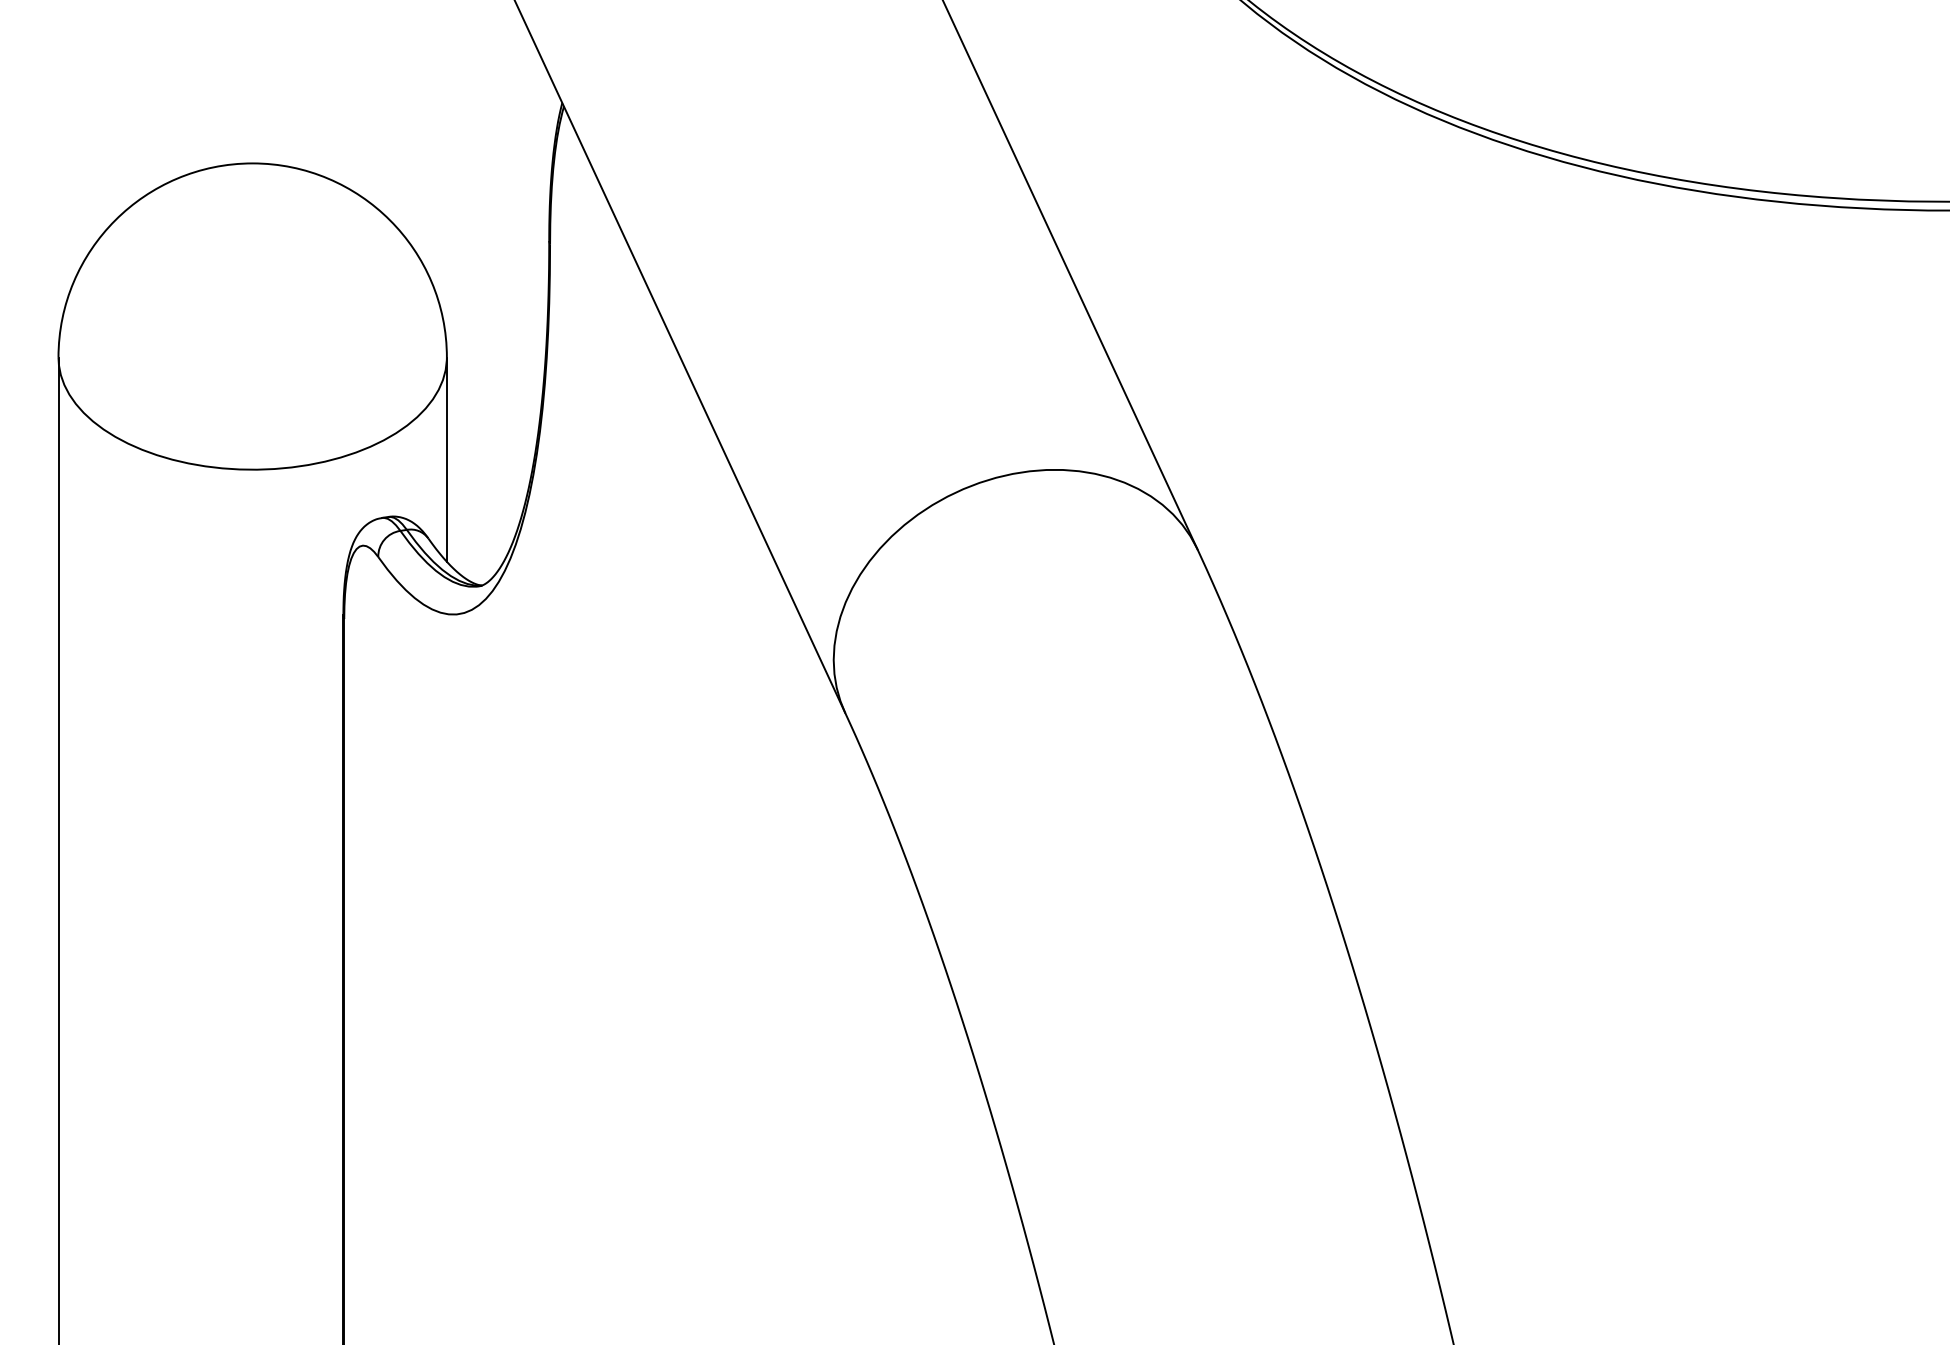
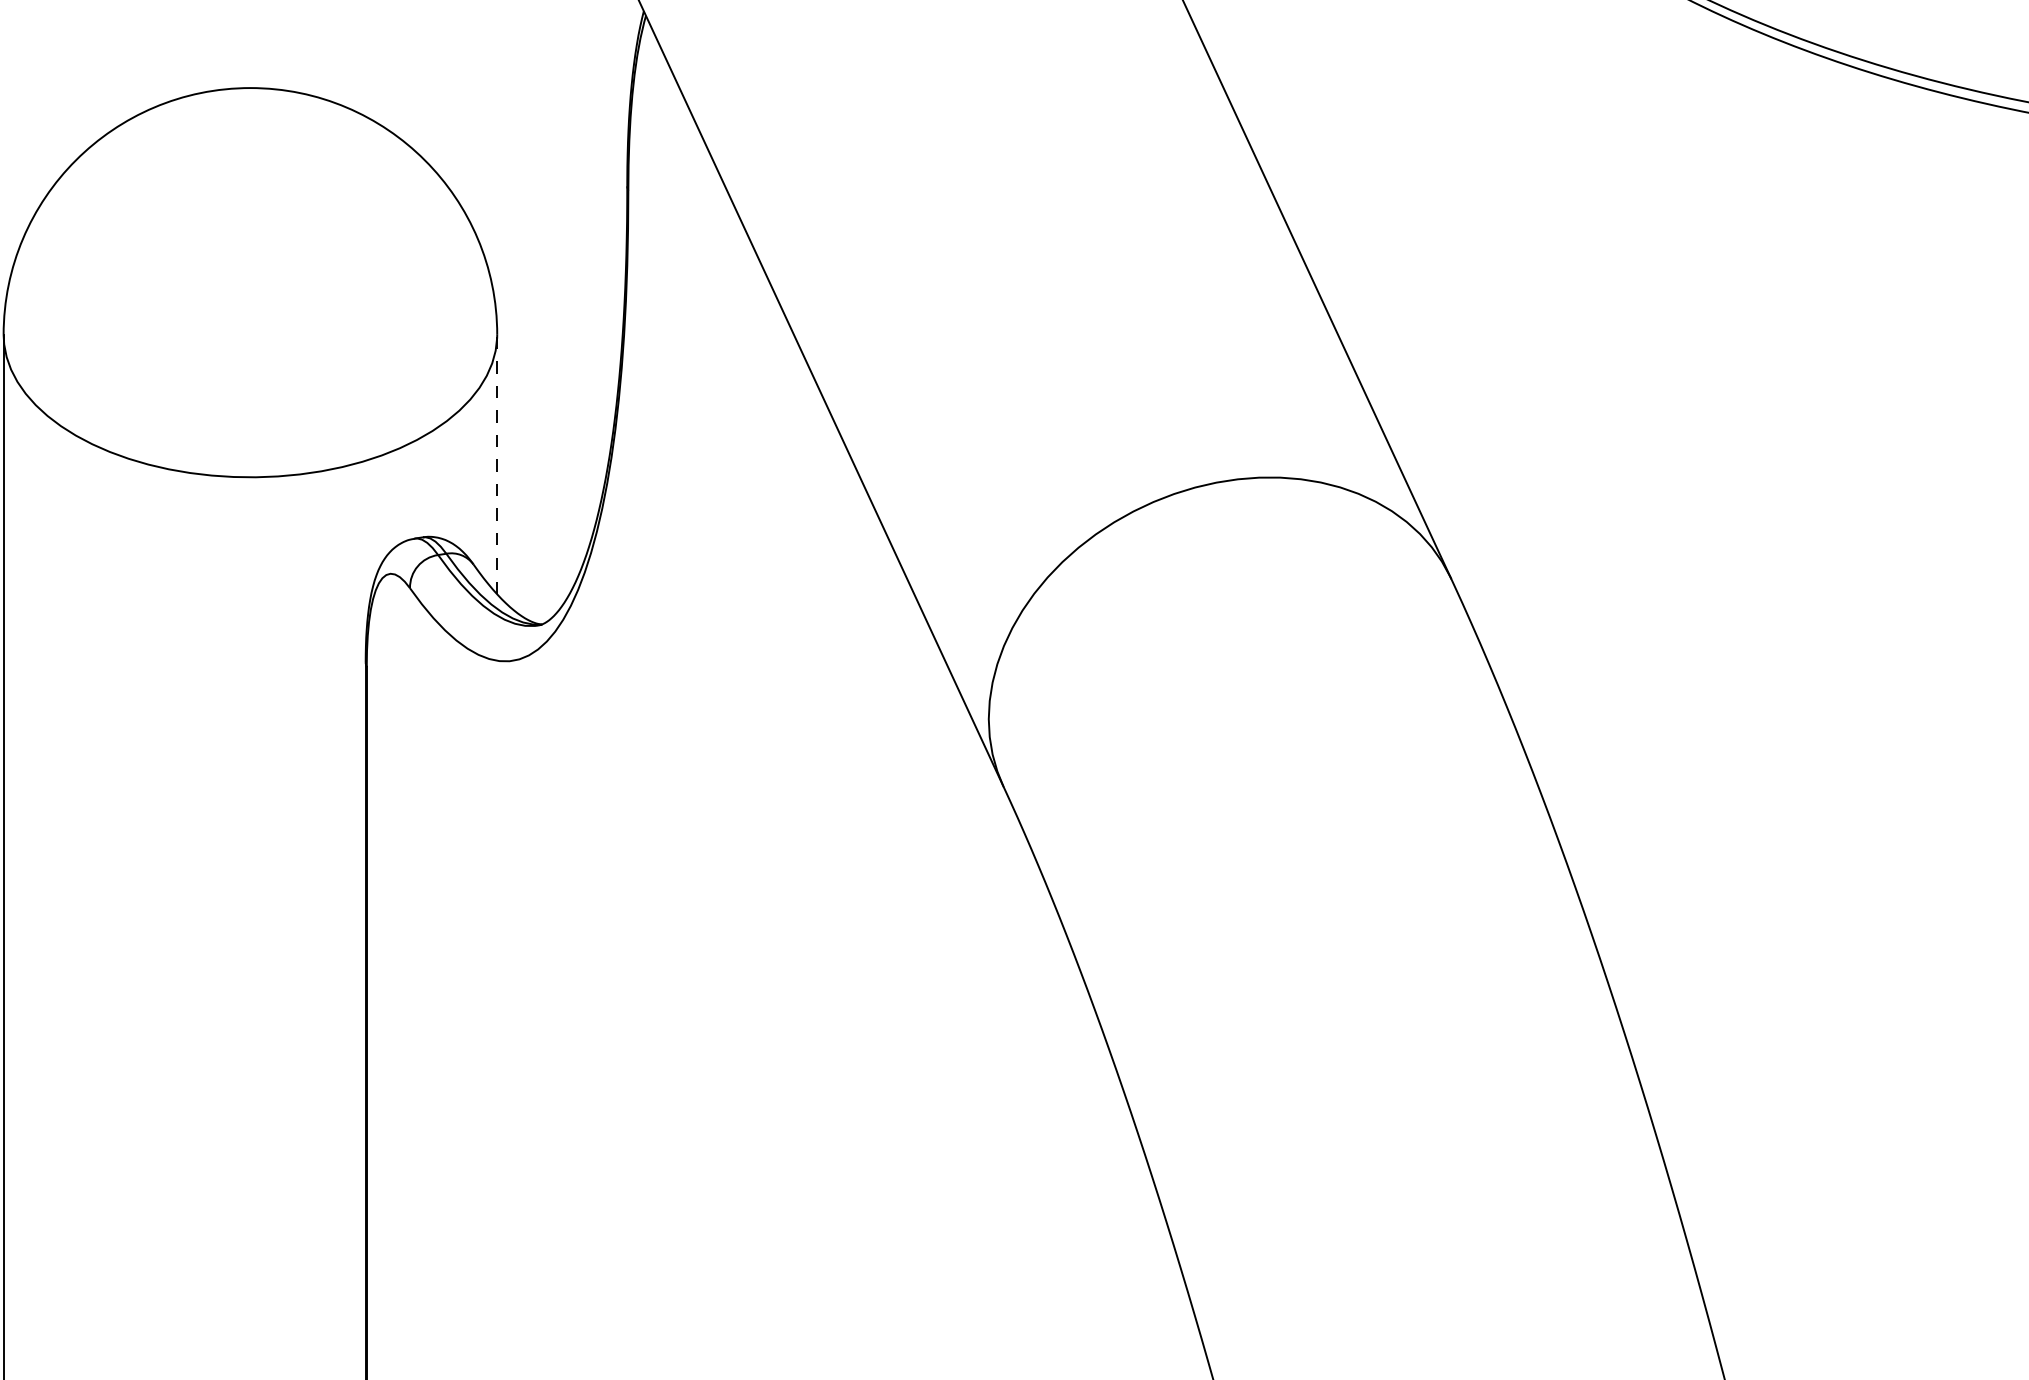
line: (446, 459) -> (496, 464), solid -> dashed

